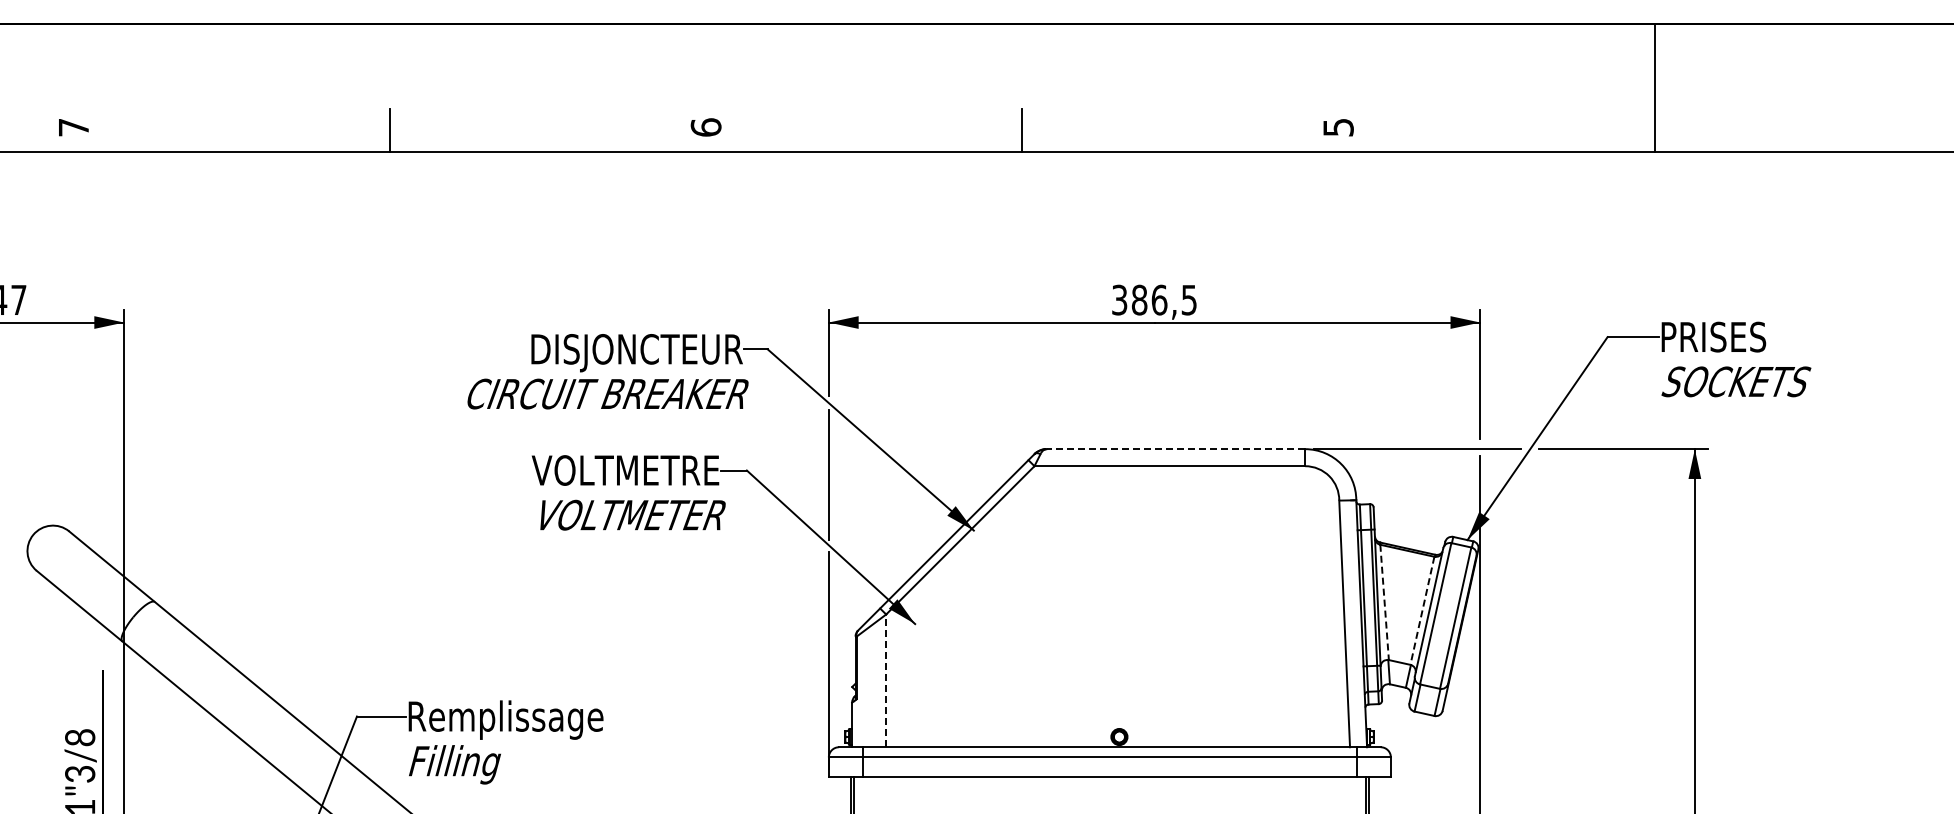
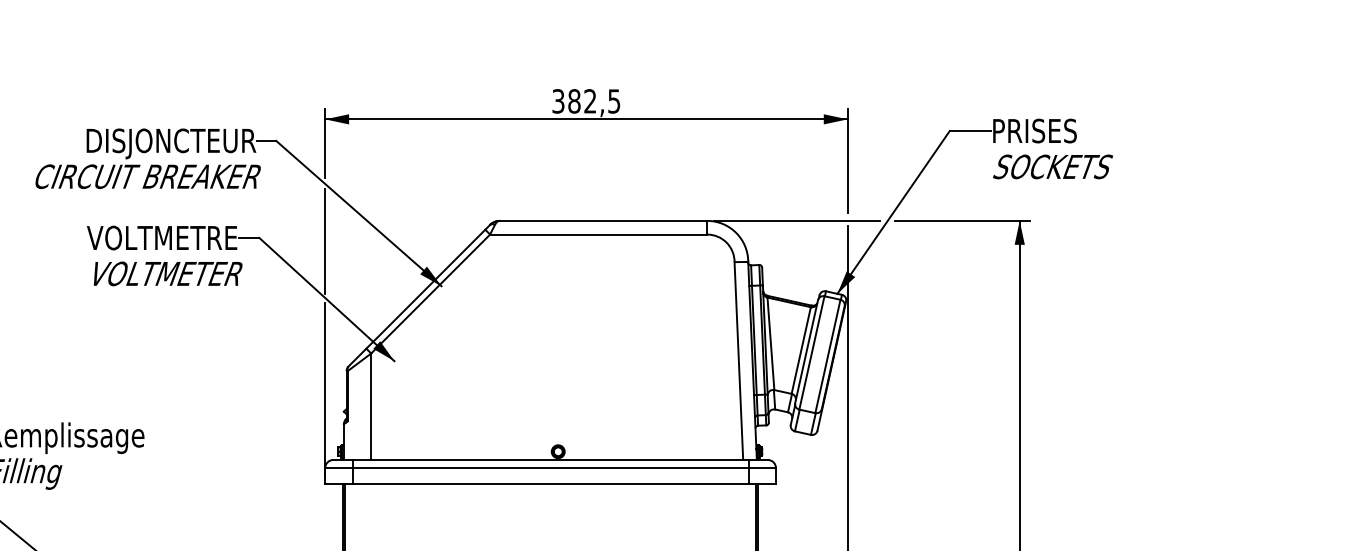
text: (1159, 299) -> (590, 100), 386,5 -> 382,5
line: (1175, 449) -> (603, 221), dashed -> solid
line: (1384, 602) -> (770, 343), dashed -> solid
line: (1422, 611) -> (801, 351), dashed -> solid
line: (886, 680) -> (371, 406), dashed -> solid

